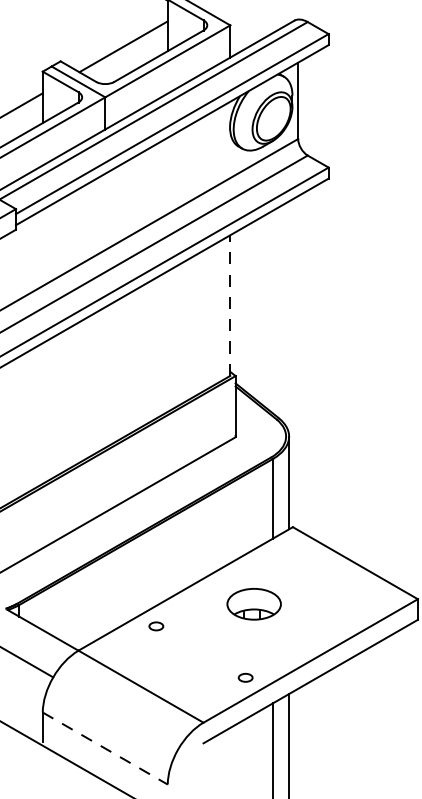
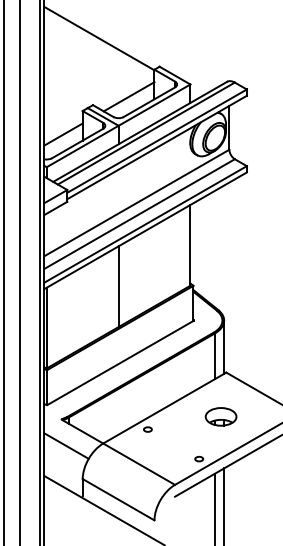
line: (230, 304) -> (190, 244), dashed -> solid
line: (105, 377) -> (118, 286), added
part: (253, 603) -> (220, 416), moved
line: (106, 748) -> (119, 499), dashed -> solid

